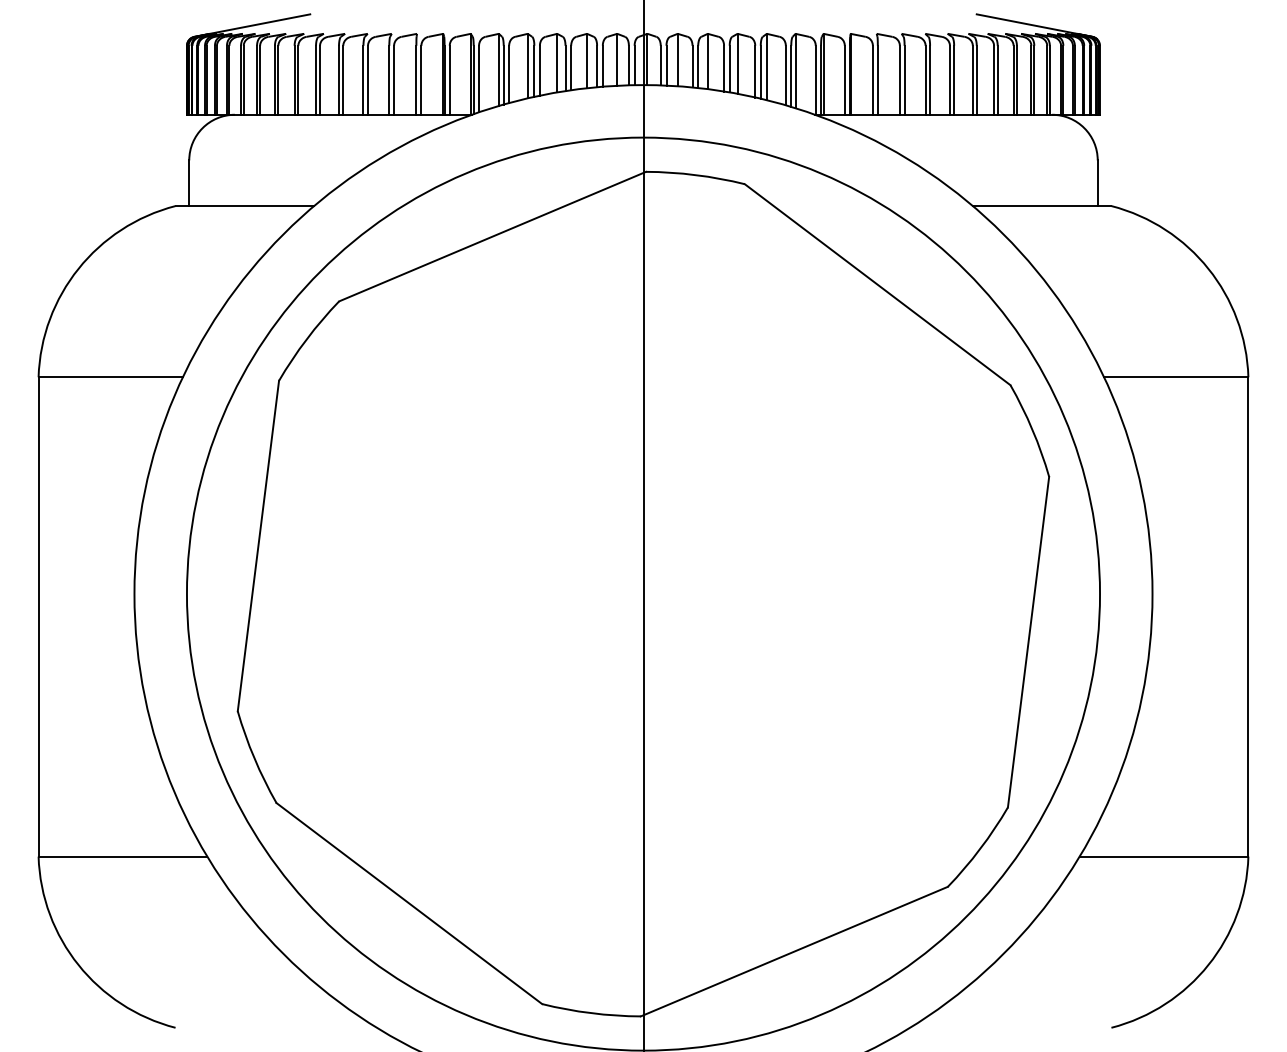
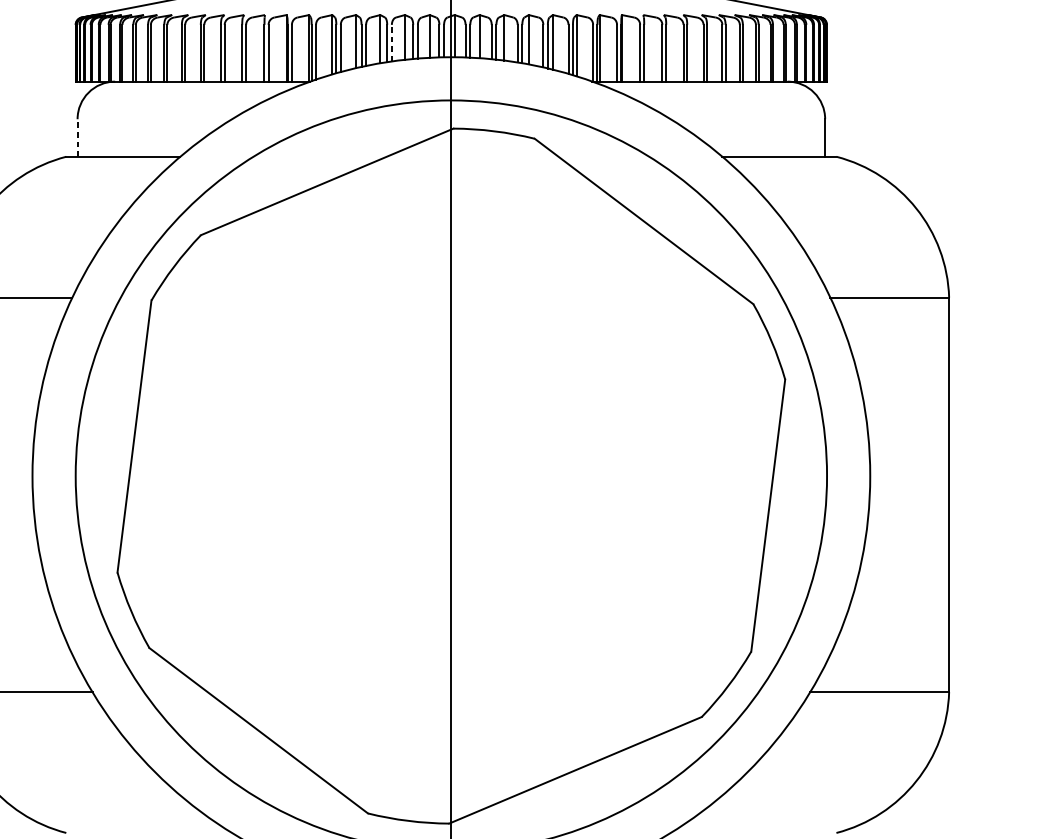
line: (571, 67) -> (392, 42), solid -> dashed
line: (189, 183) -> (77, 138), solid -> dashed

